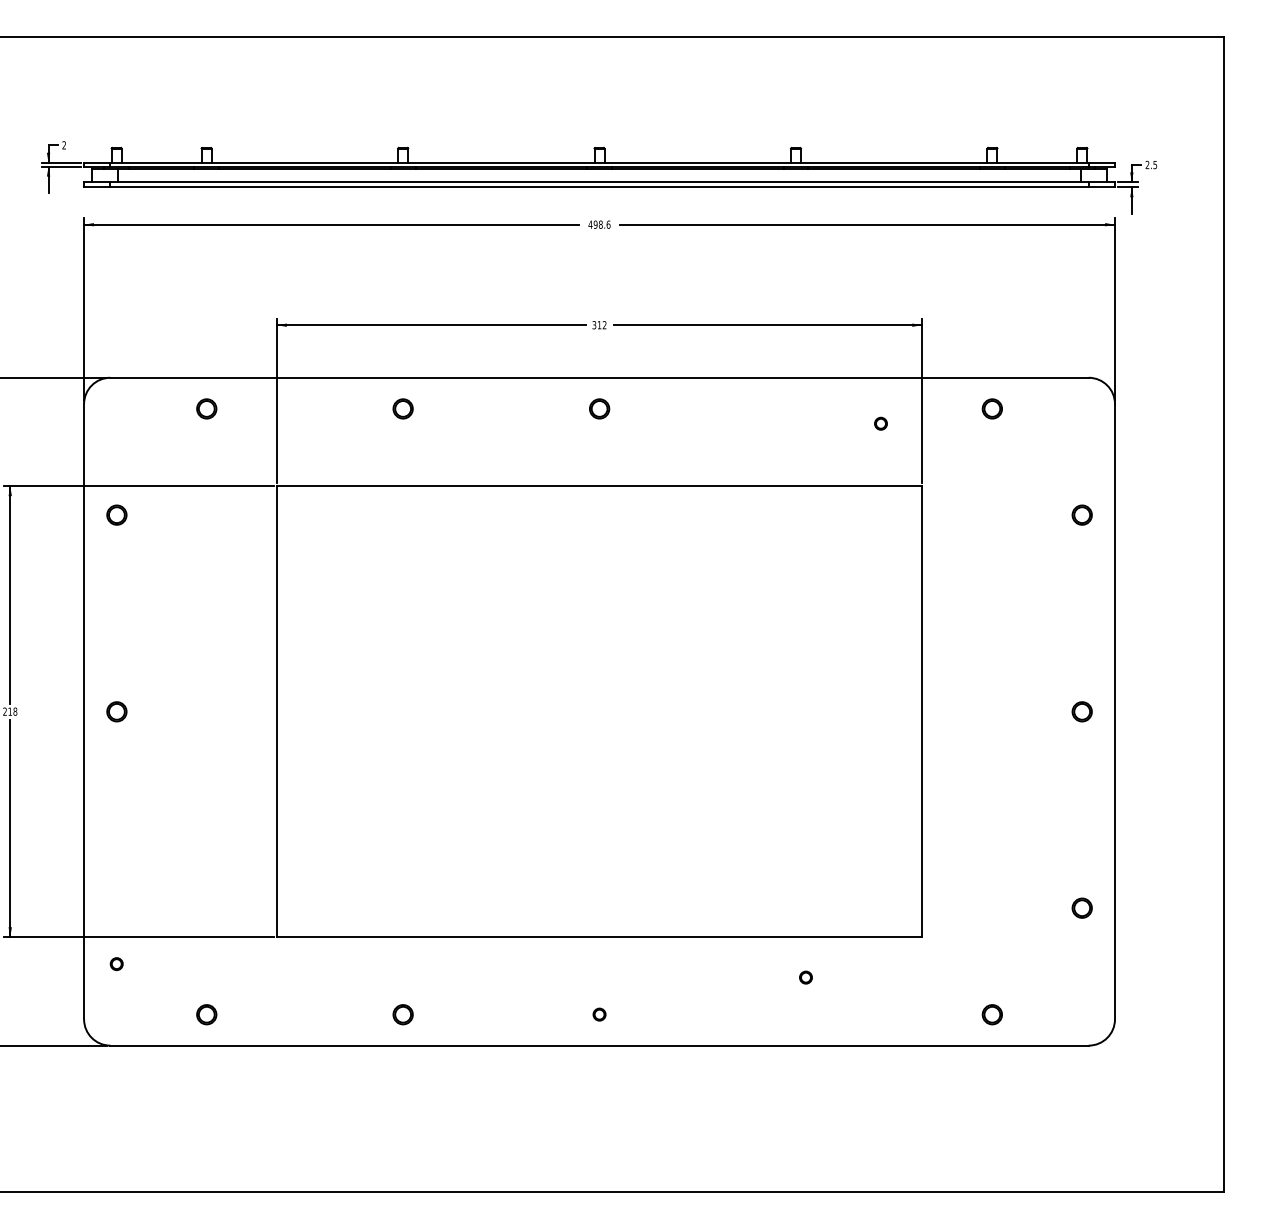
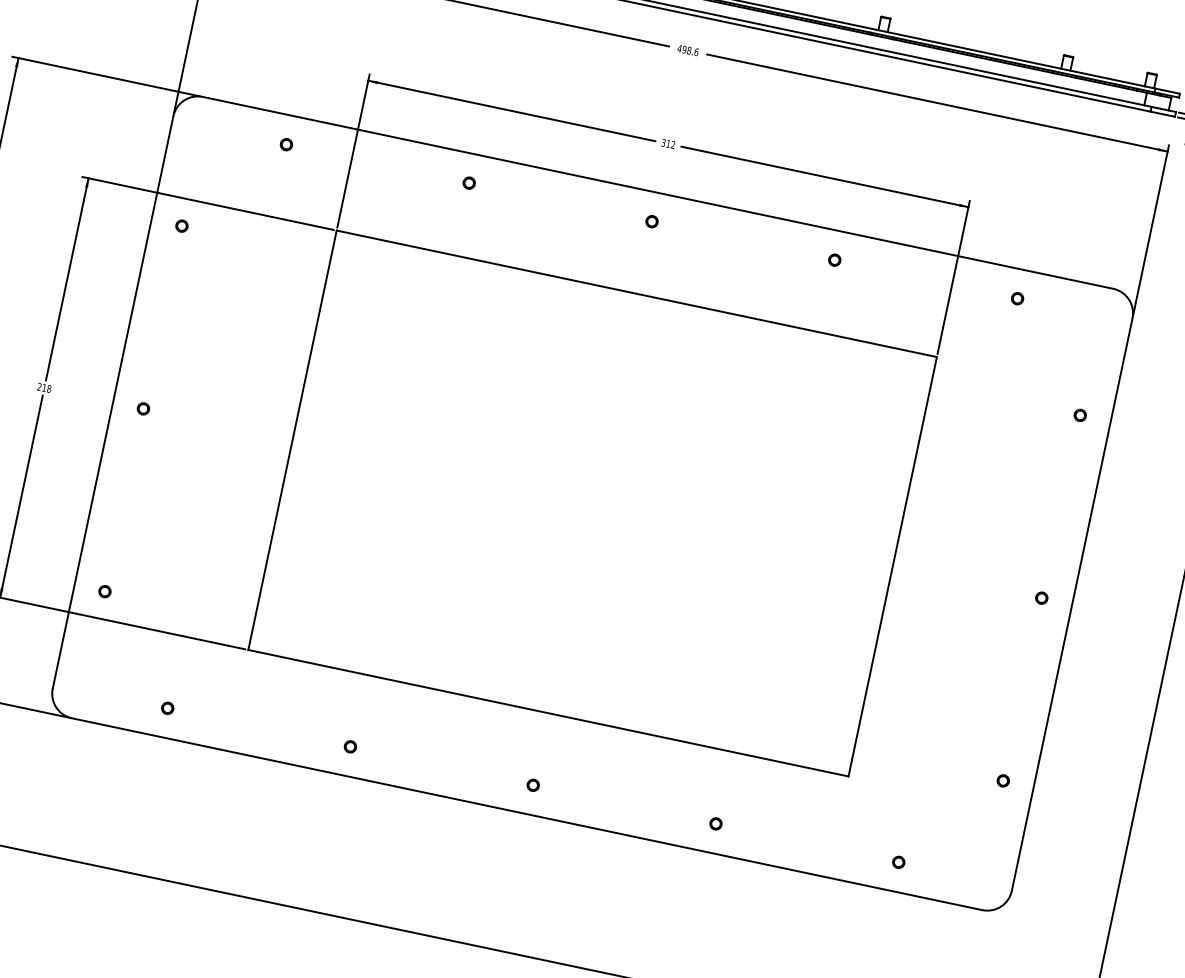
circle: (206, 408) -> (286, 144), size x0.62
circle: (402, 408) -> (468, 182), size x0.62
circle: (599, 408) -> (652, 221), size x0.62
circle: (992, 408) -> (1017, 298), size x0.62
circle: (880, 423) -> (834, 259), moved
circle: (116, 515) -> (181, 226), size x0.62
circle: (1082, 515) -> (1080, 415), size x0.62
circle: (116, 711) -> (143, 408), size x0.62
circle: (1082, 711) -> (1041, 598), size x0.62
circle: (1082, 907) -> (1003, 780), size x0.62
circle: (116, 963) -> (104, 590), moved
circle: (805, 977) -> (715, 823), moved
circle: (206, 1014) -> (167, 708), size x0.62
circle: (402, 1014) -> (349, 746), size x0.62
circle: (992, 1014) -> (898, 862), size x0.62

